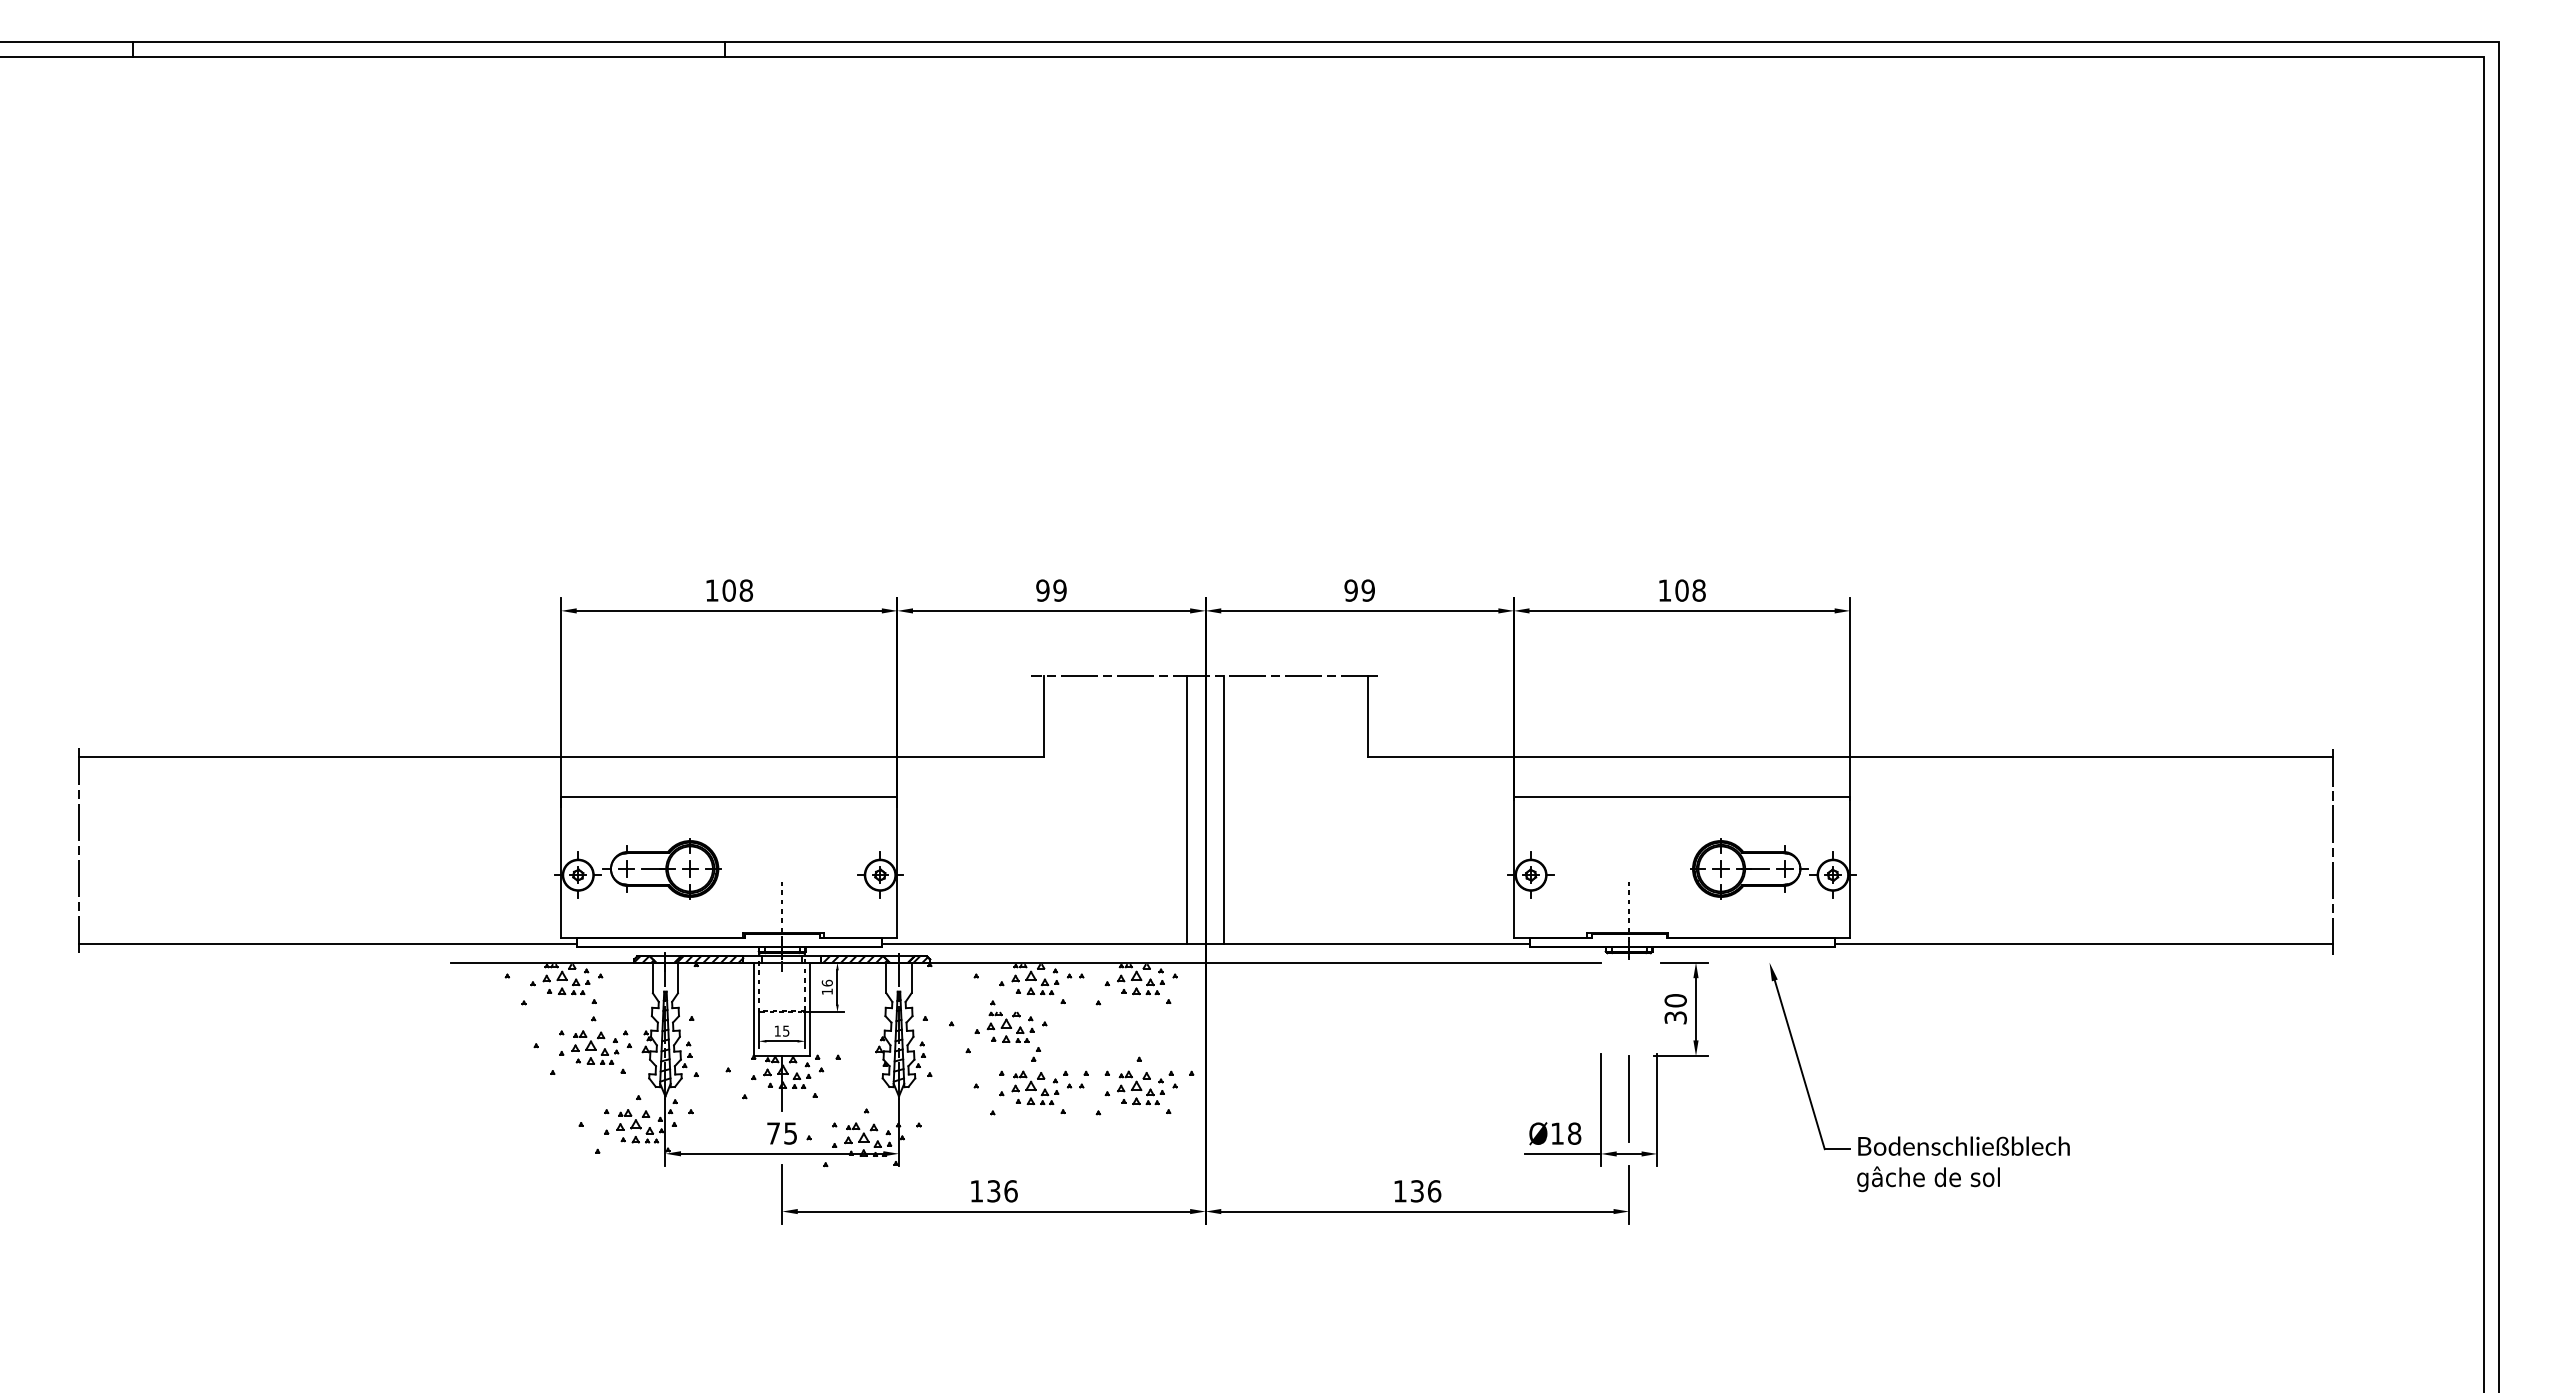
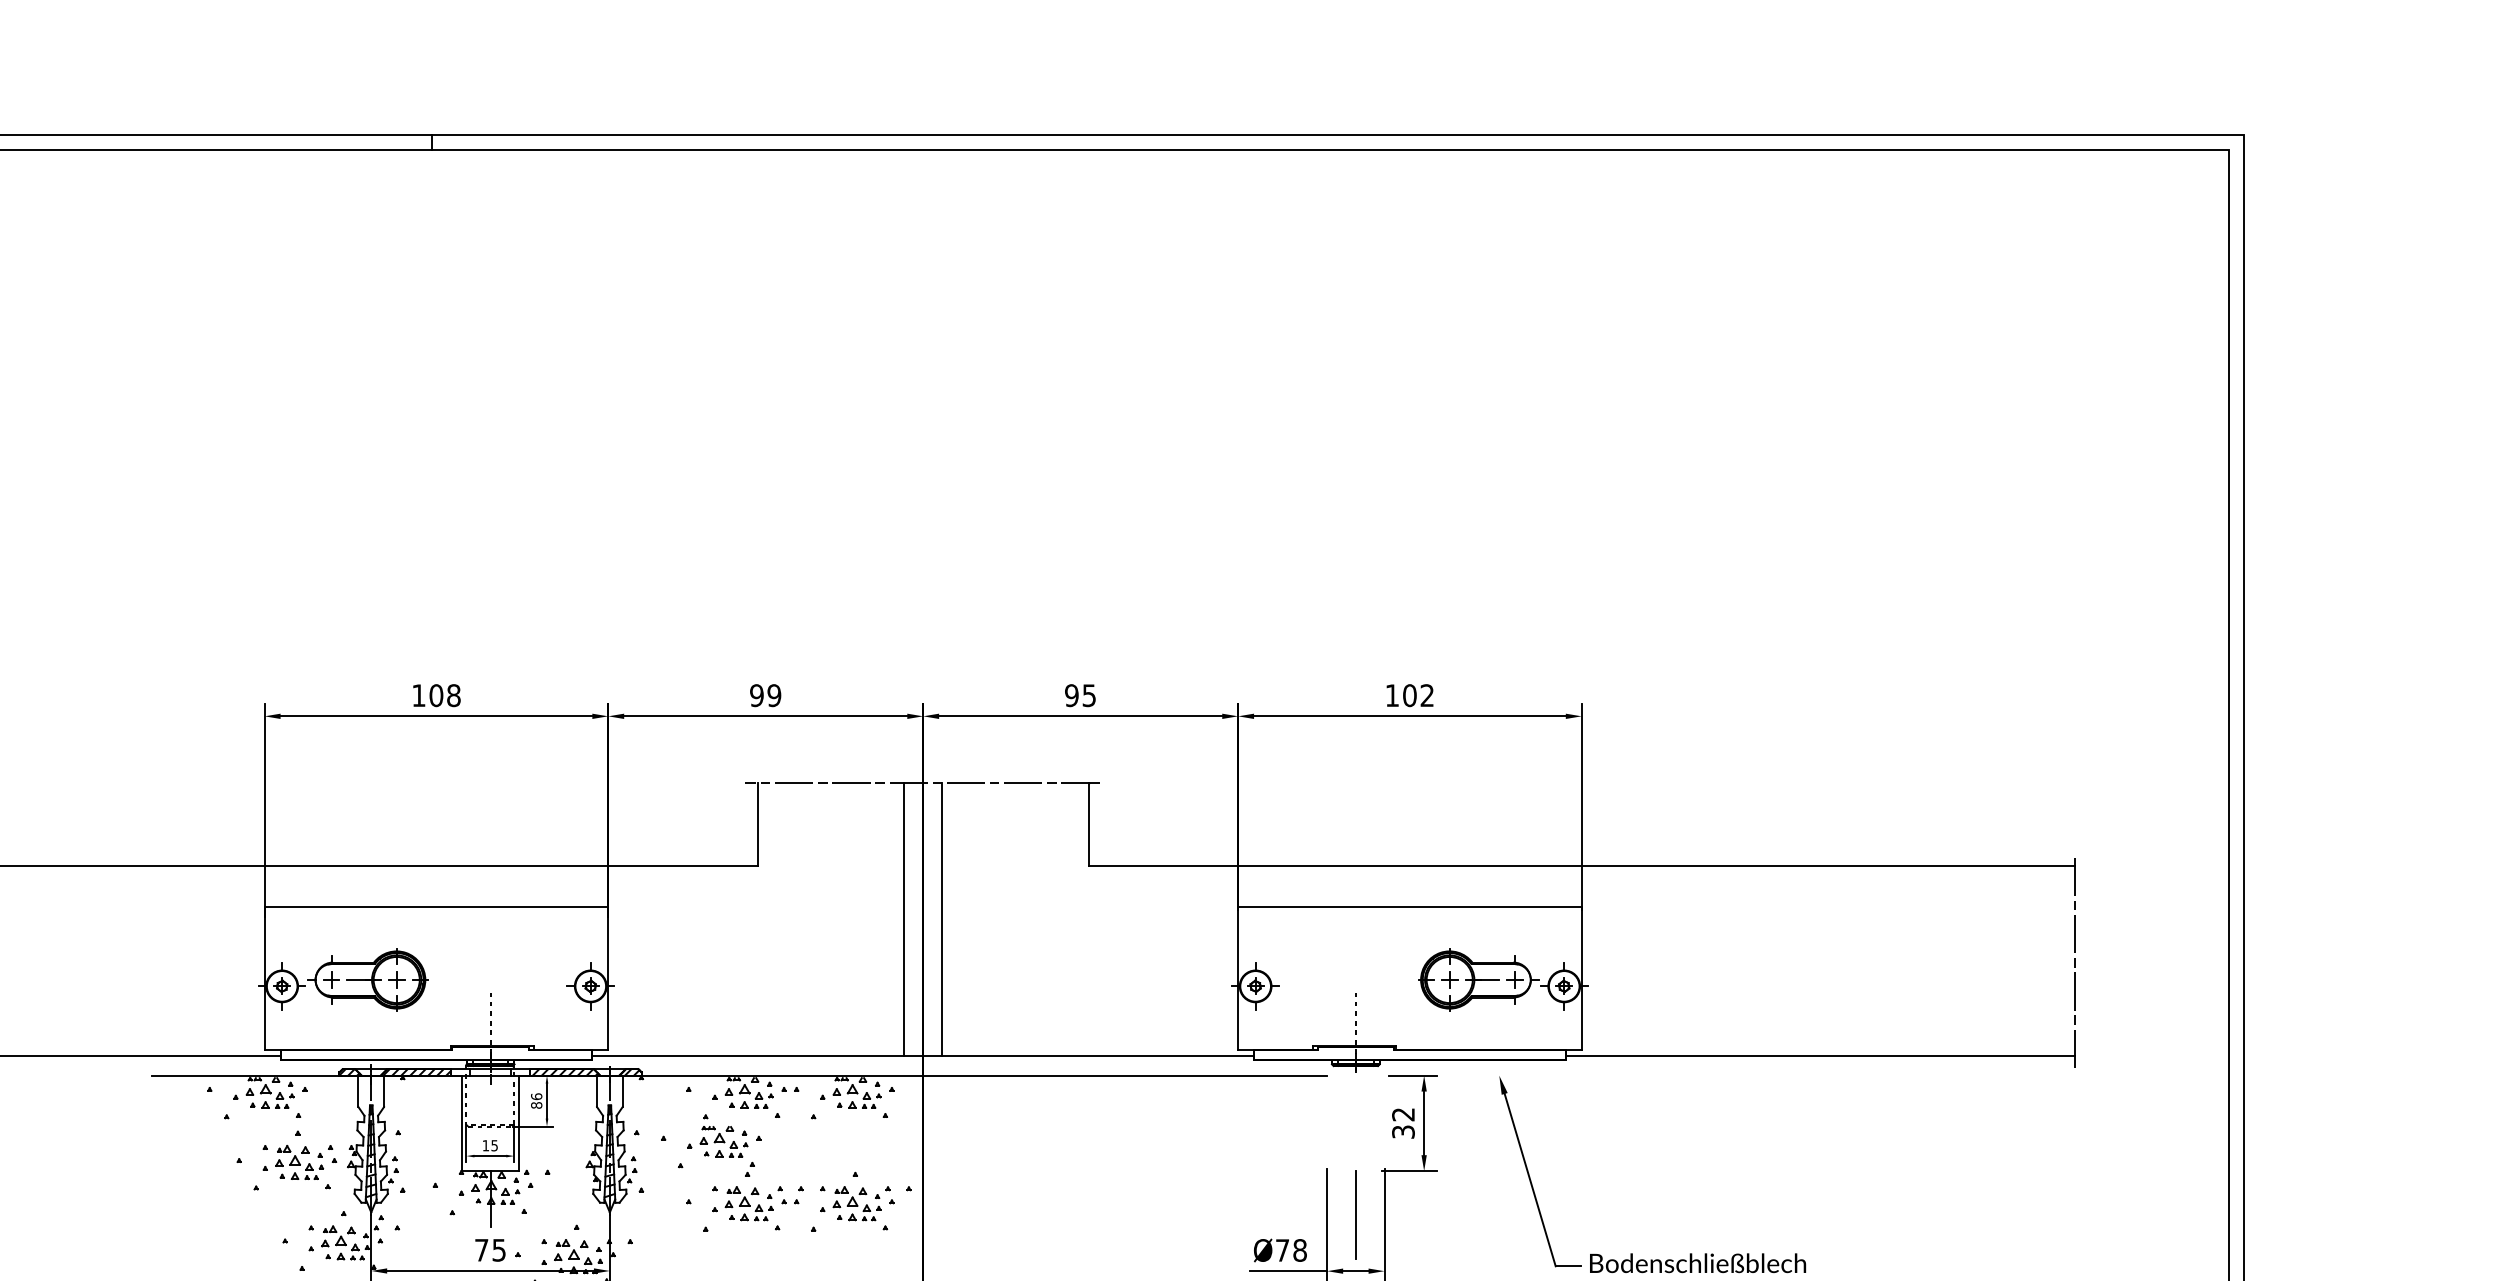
text: (1367, 590) -> (1088, 695), 99 -> 95
text: (1698, 590) -> (1426, 695), 108 -> 102
text: (826, 991) -> (535, 1105), 16 -> 86
text: (1675, 1000) -> (1403, 1114), 30 -> 32
text: (1557, 1133) -> (1282, 1250), Ø18 -> Ø78

